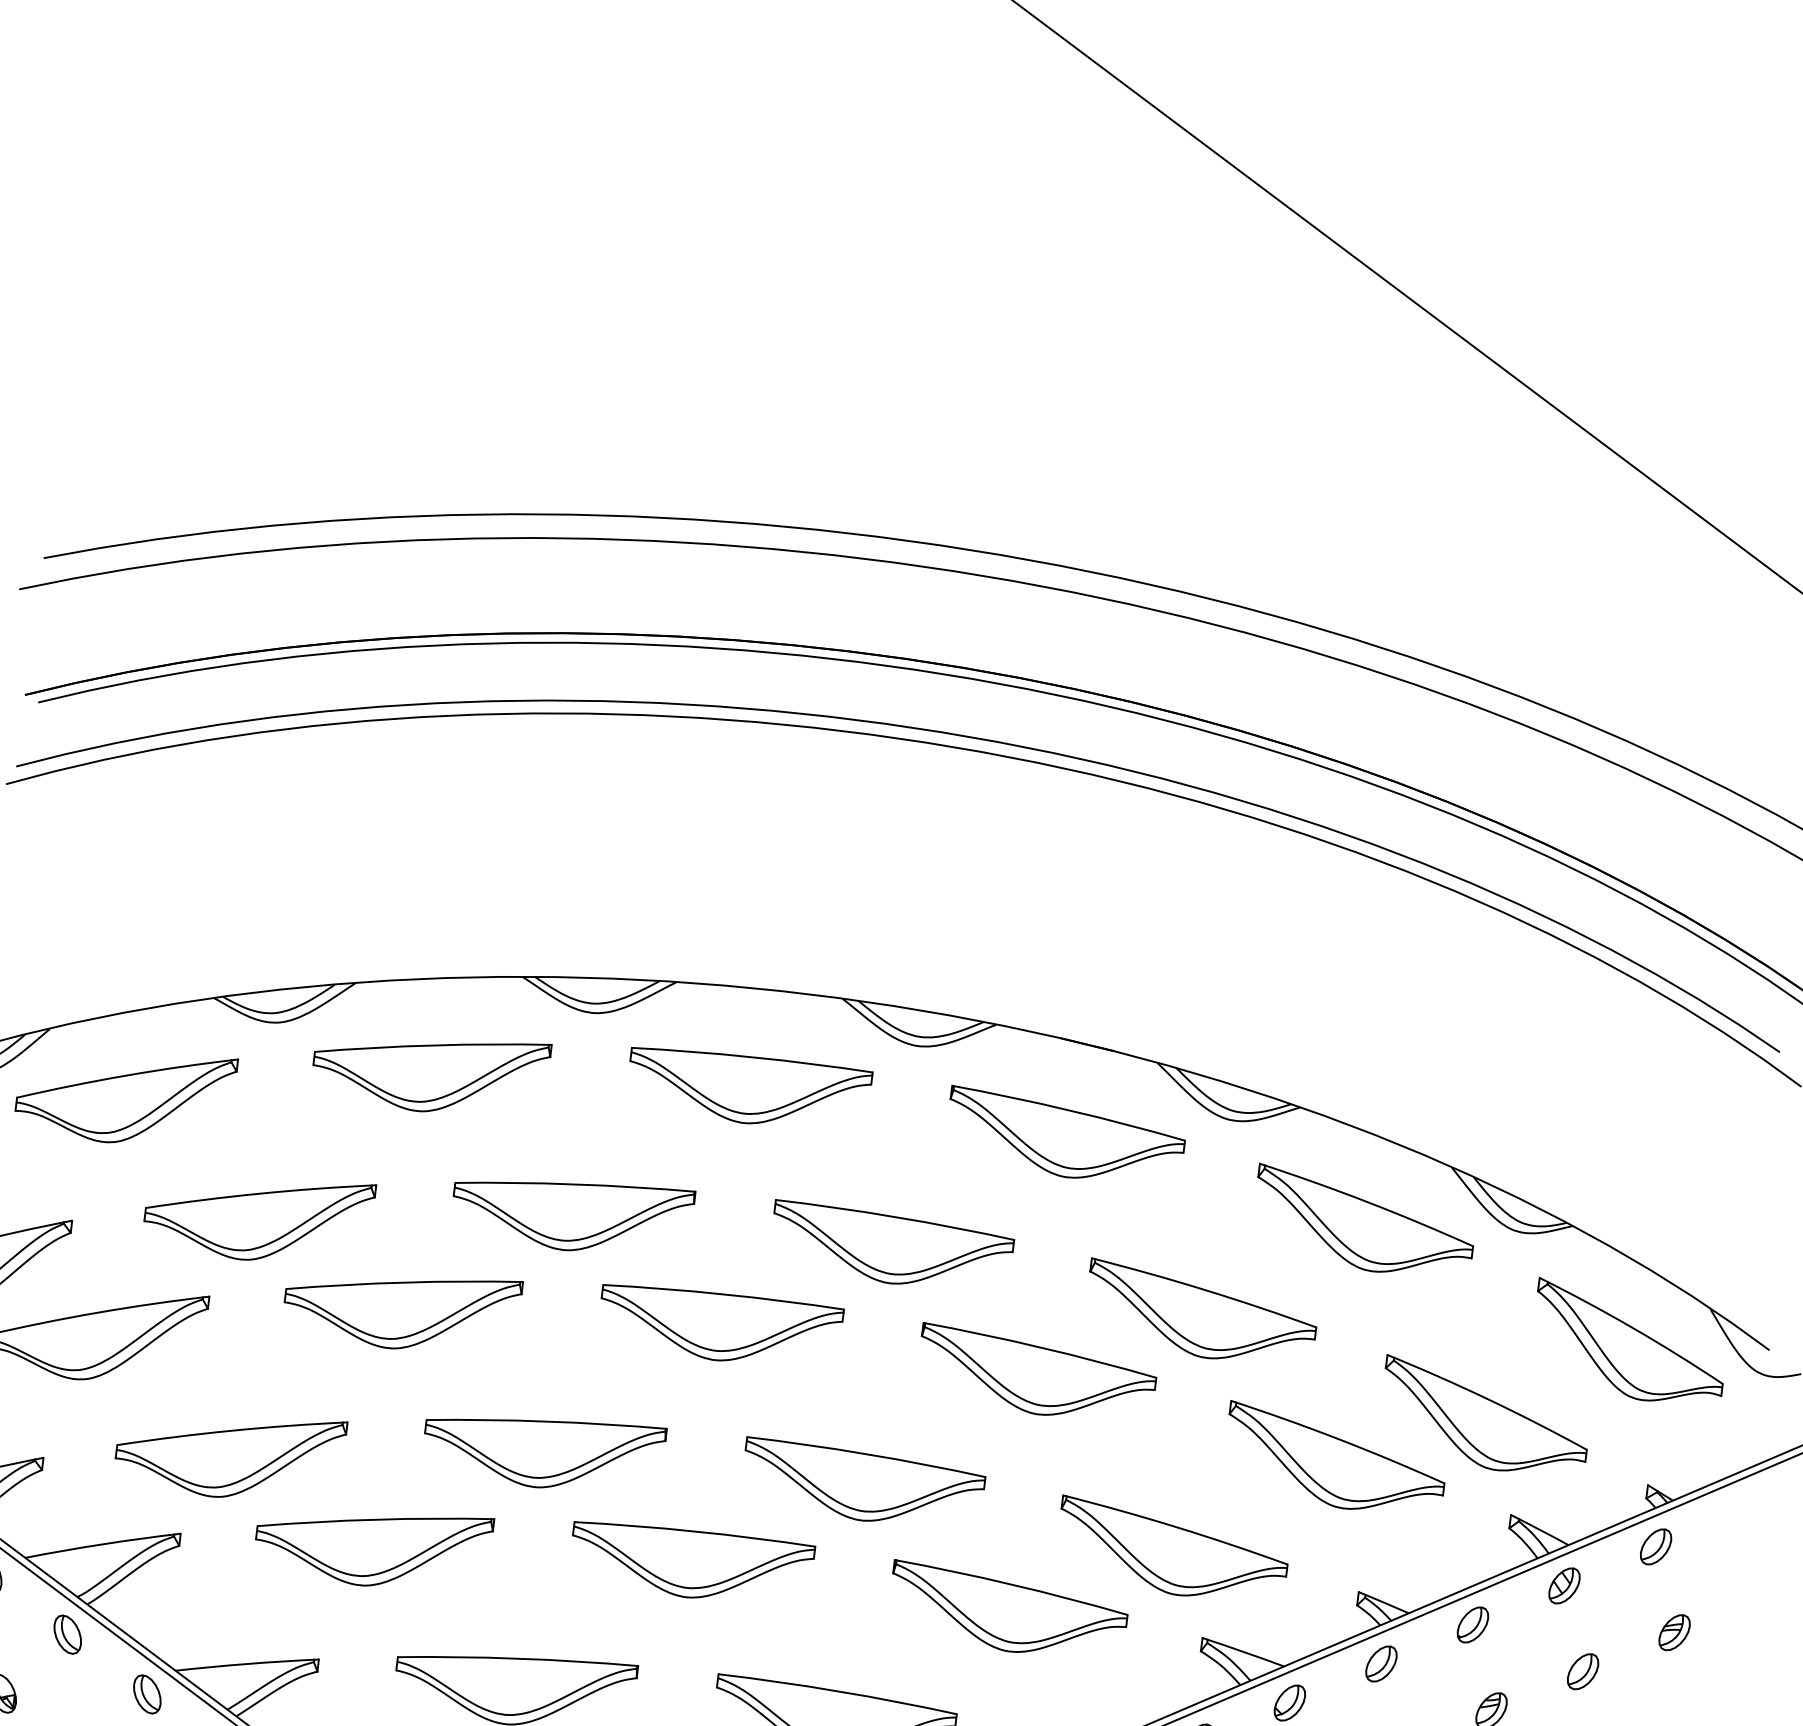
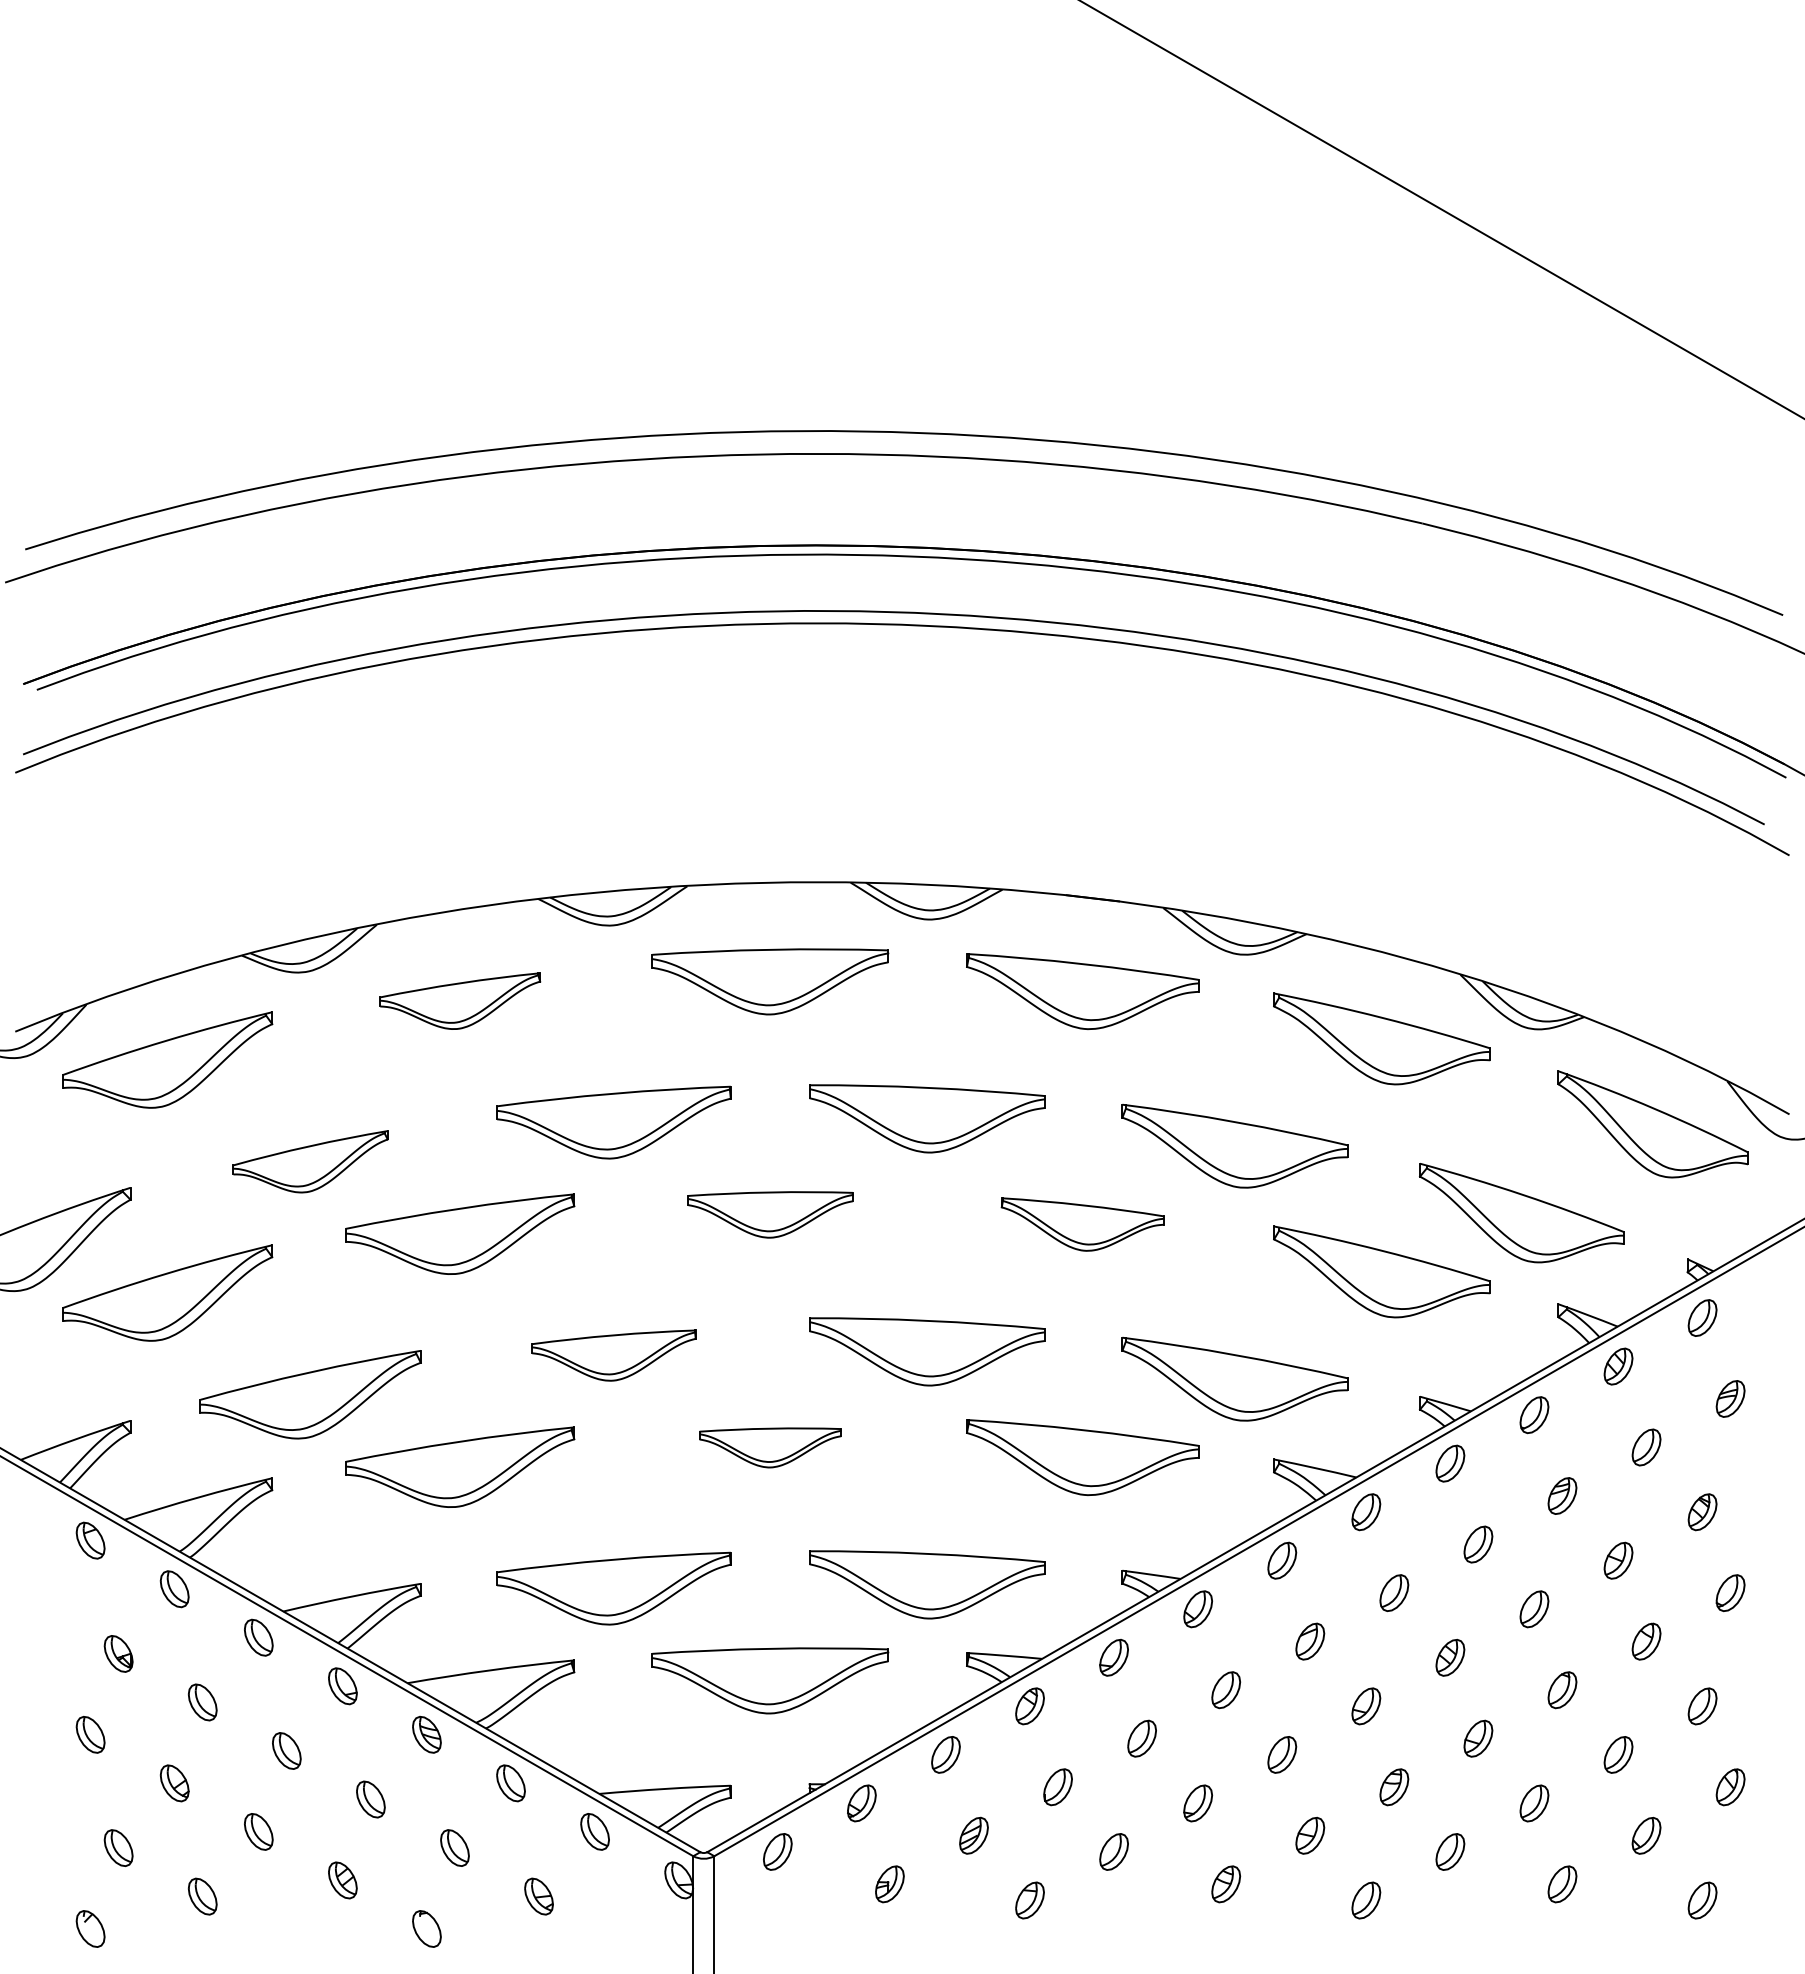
part: (431, 1070) -> (460, 1000), size x0.7
part: (258, 1216) -> (310, 1161), size x0.7
part: (720, 1326) -> (770, 1214), size x0.7
part: (1036, 1375) -> (1082, 1224), size x0.7
part: (543, 1450) -> (613, 1355), size x0.7
part: (691, 1563) -> (770, 1447), size x0.6

